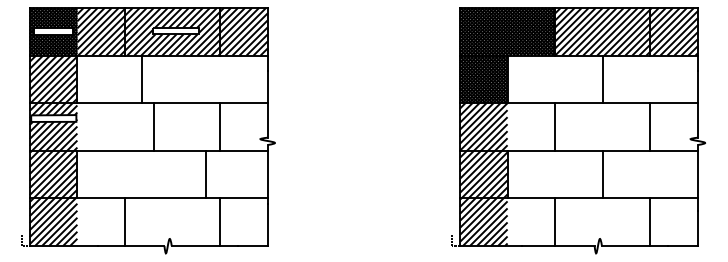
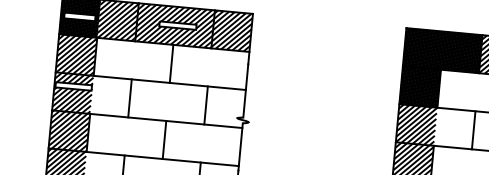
line: (141, 79) -> (171, 64), moved
line: (154, 126) -> (130, 98), moved
line: (205, 174) -> (164, 139), moved

